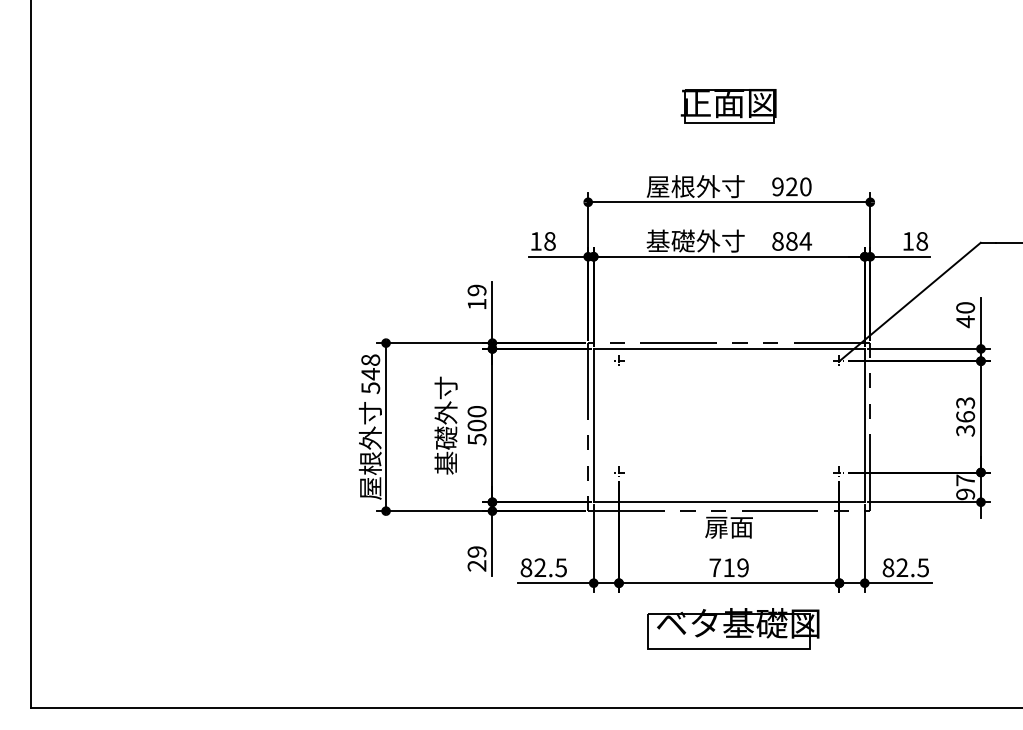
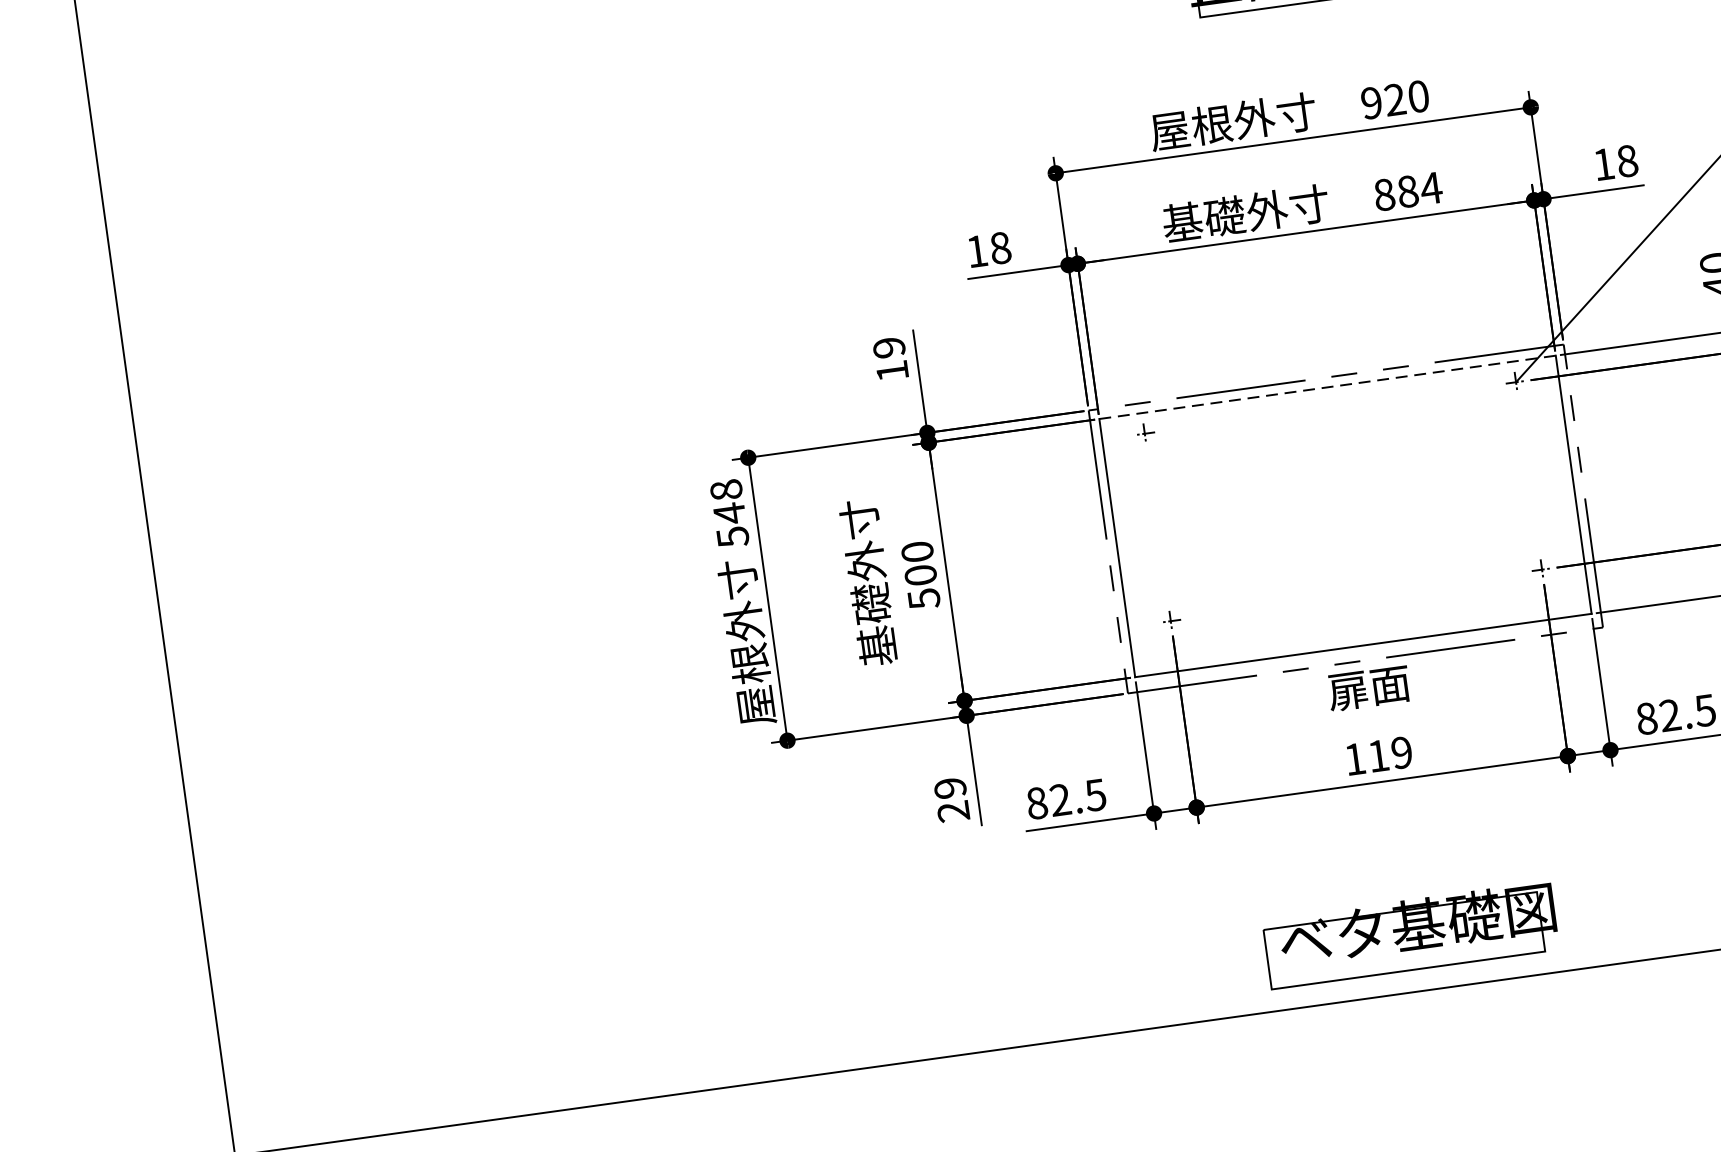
line: (729, 348) -> (1327, 386), solid -> dashed
text: (715, 567) -> (1355, 758), 719 -> 119
part: (733, 628) -> (1410, 934), moved

